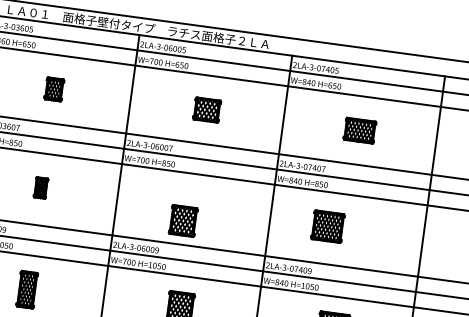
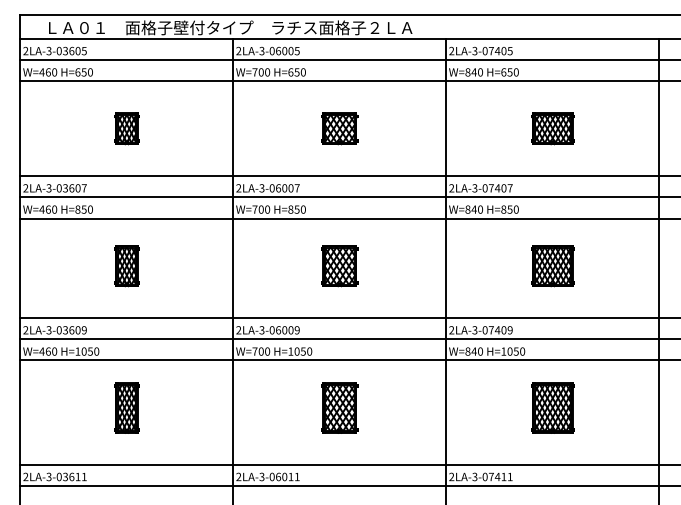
part: (40, 188) -> (126, 266), size x1.43
part: (183, 221) -> (339, 266), moved
part: (327, 226) -> (552, 266), moved

